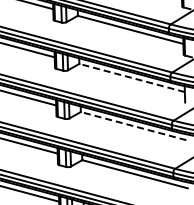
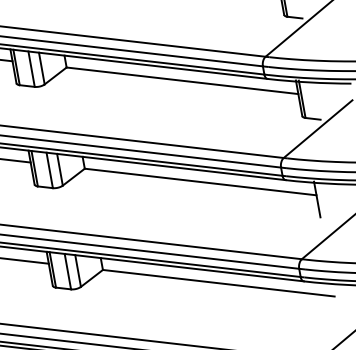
line: (132, 78) -> (201, 182), dashed -> solid
line: (133, 126) -> (218, 284), dashed -> solid

